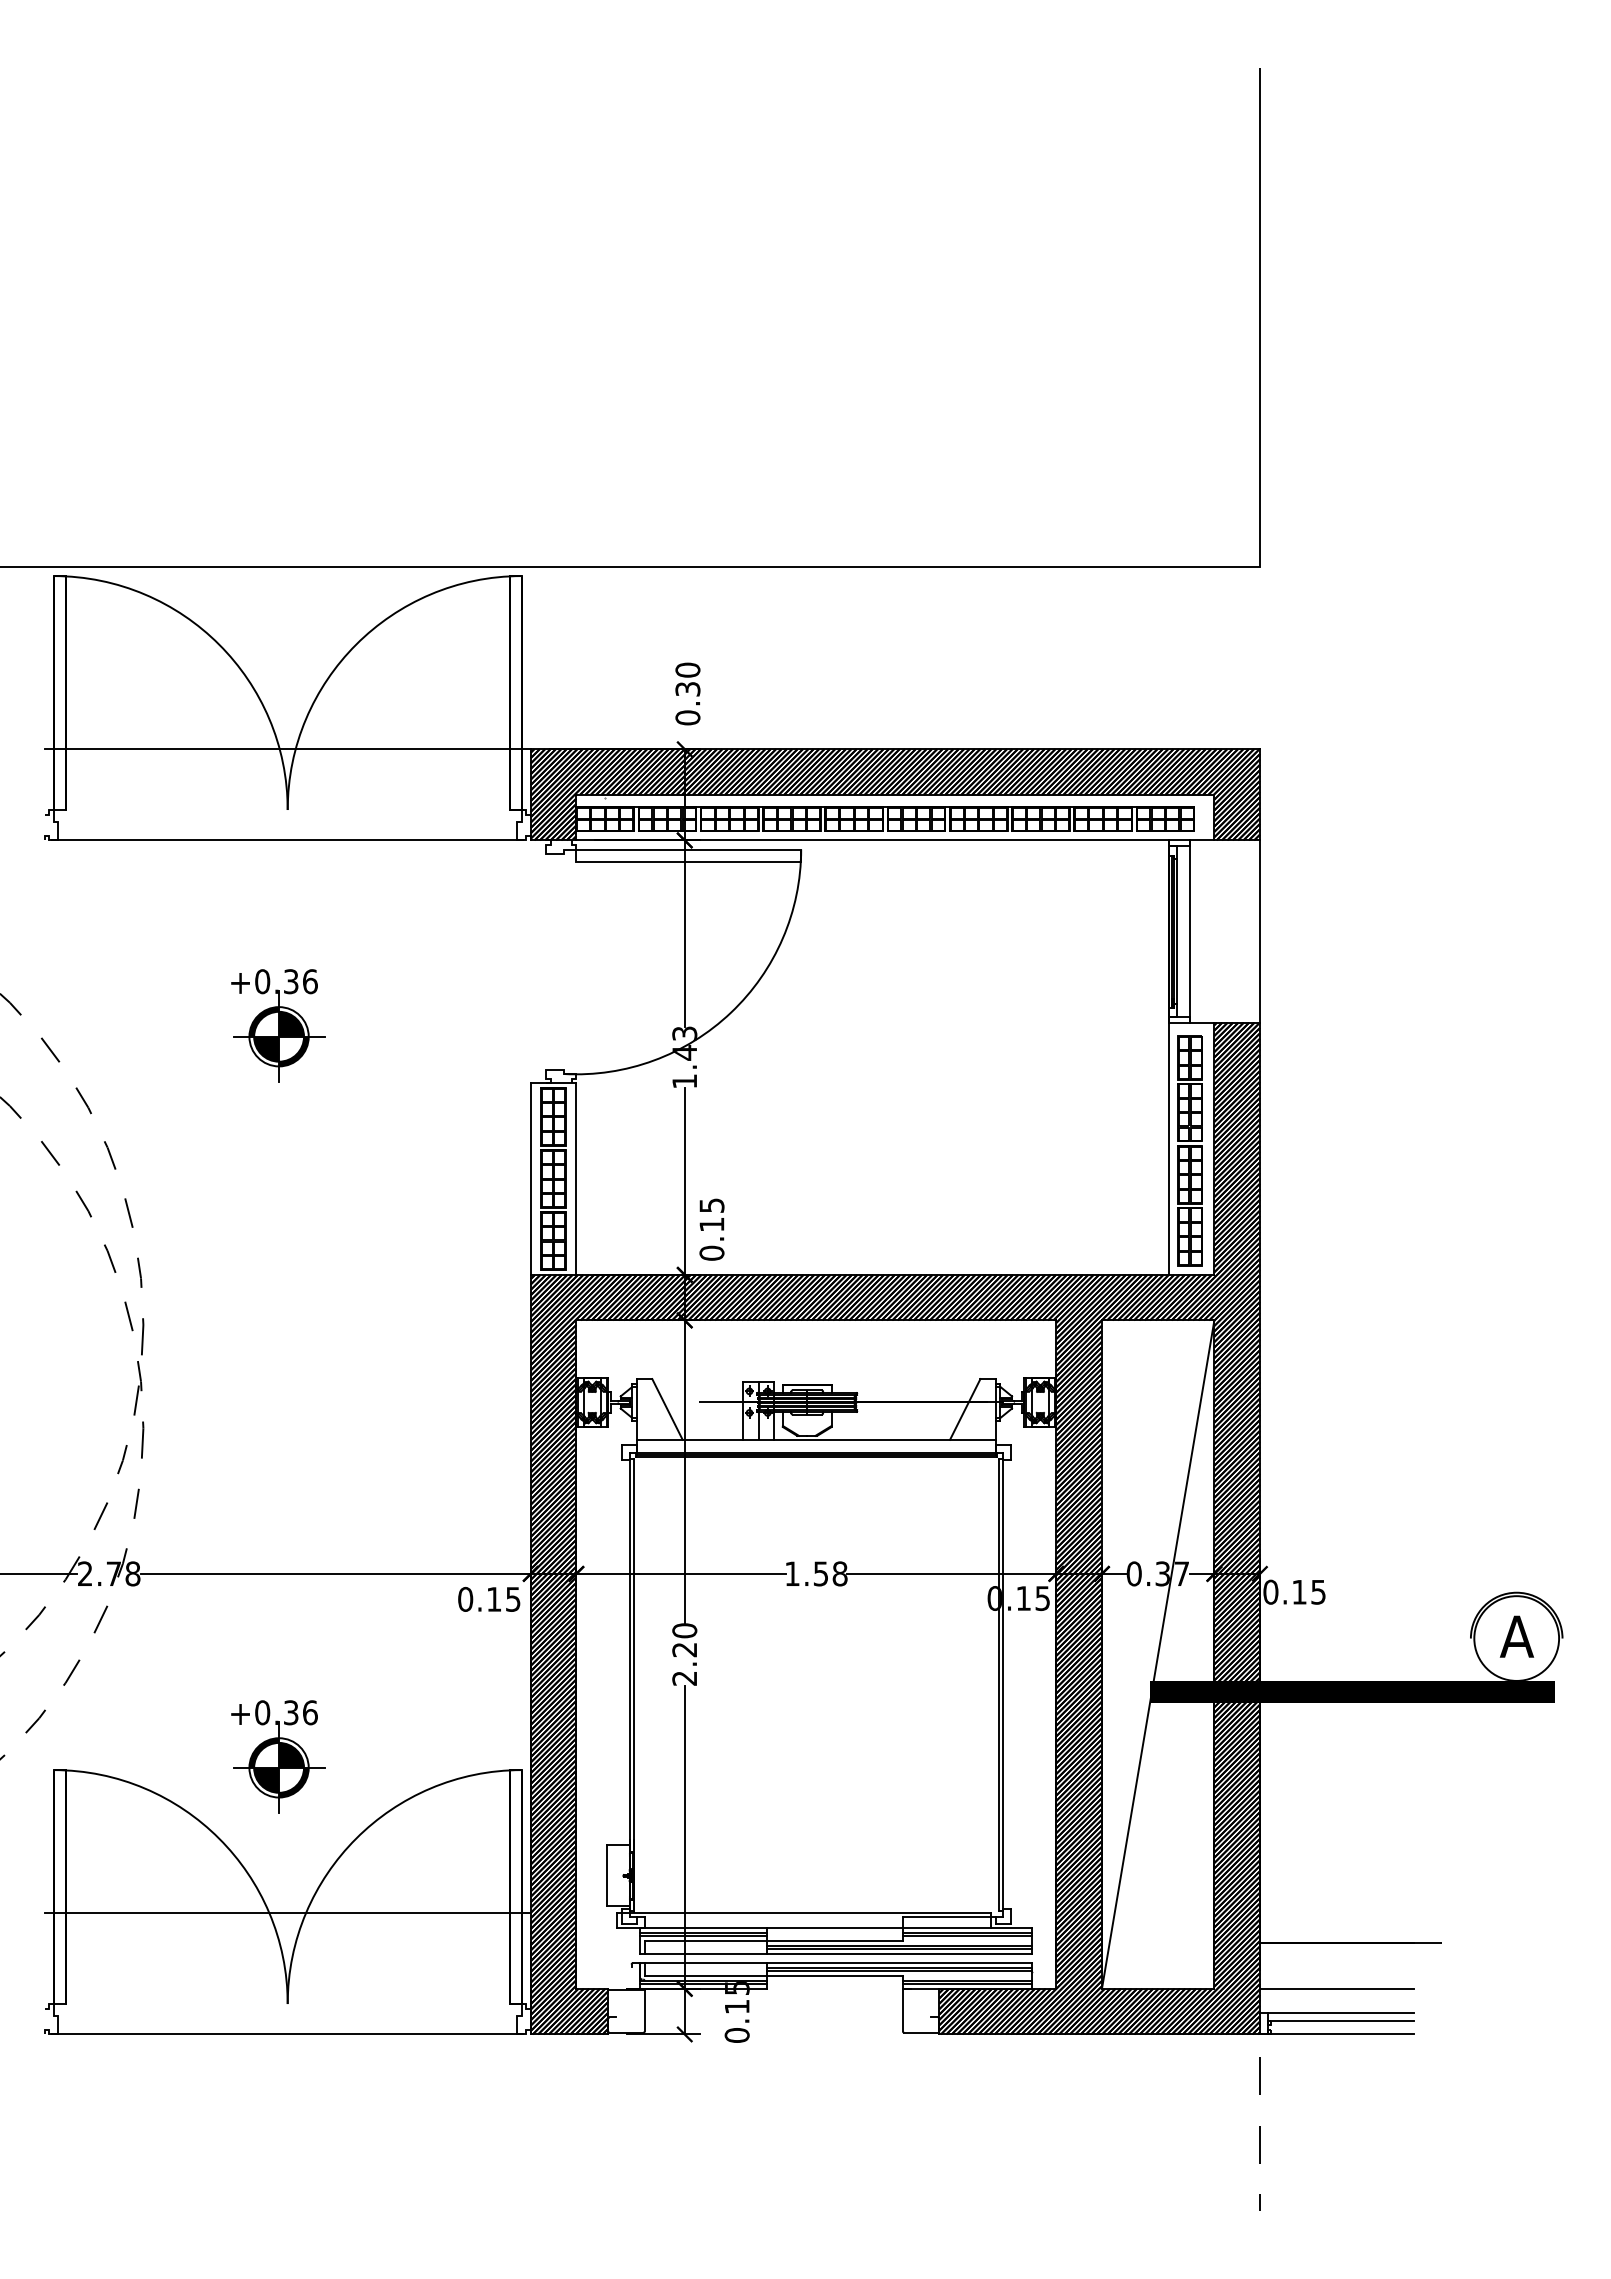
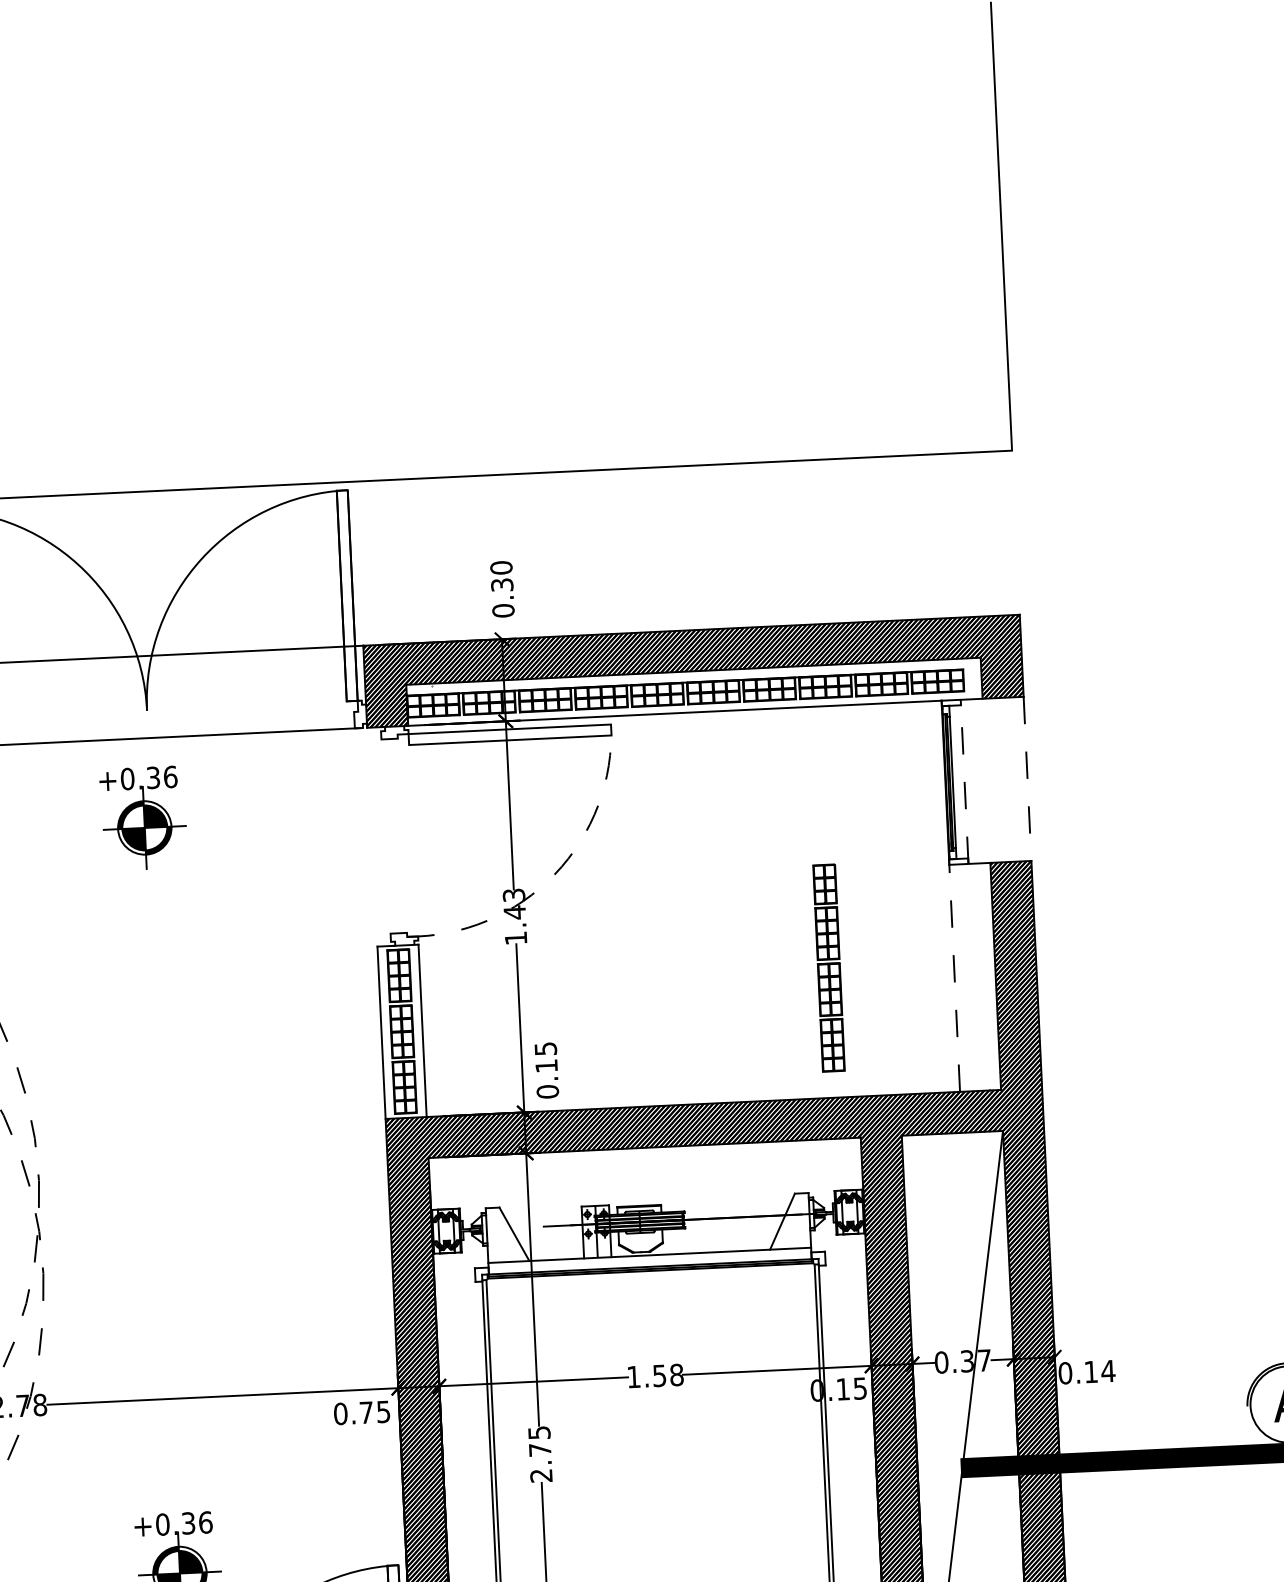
line: (1190, 931) -> (965, 781), solid -> dashed
line: (1259, 932) -> (1027, 779), solid -> dashed
arc: (730, 1012) -> (554, 874), solid -> dashed
part: (278, 1025) -> (143, 817), moved
line: (1168, 1148) -> (954, 978), solid -> dashed
part: (1189, 1150) -> (828, 967), moved
text: (1318, 1592) -> (1108, 1371), 0.15 -> 0.14
text: (494, 1599) -> (366, 1412), 0.15 -> 0.75
text: (684, 1640) -> (539, 1441), 2.20 -> 2.75

